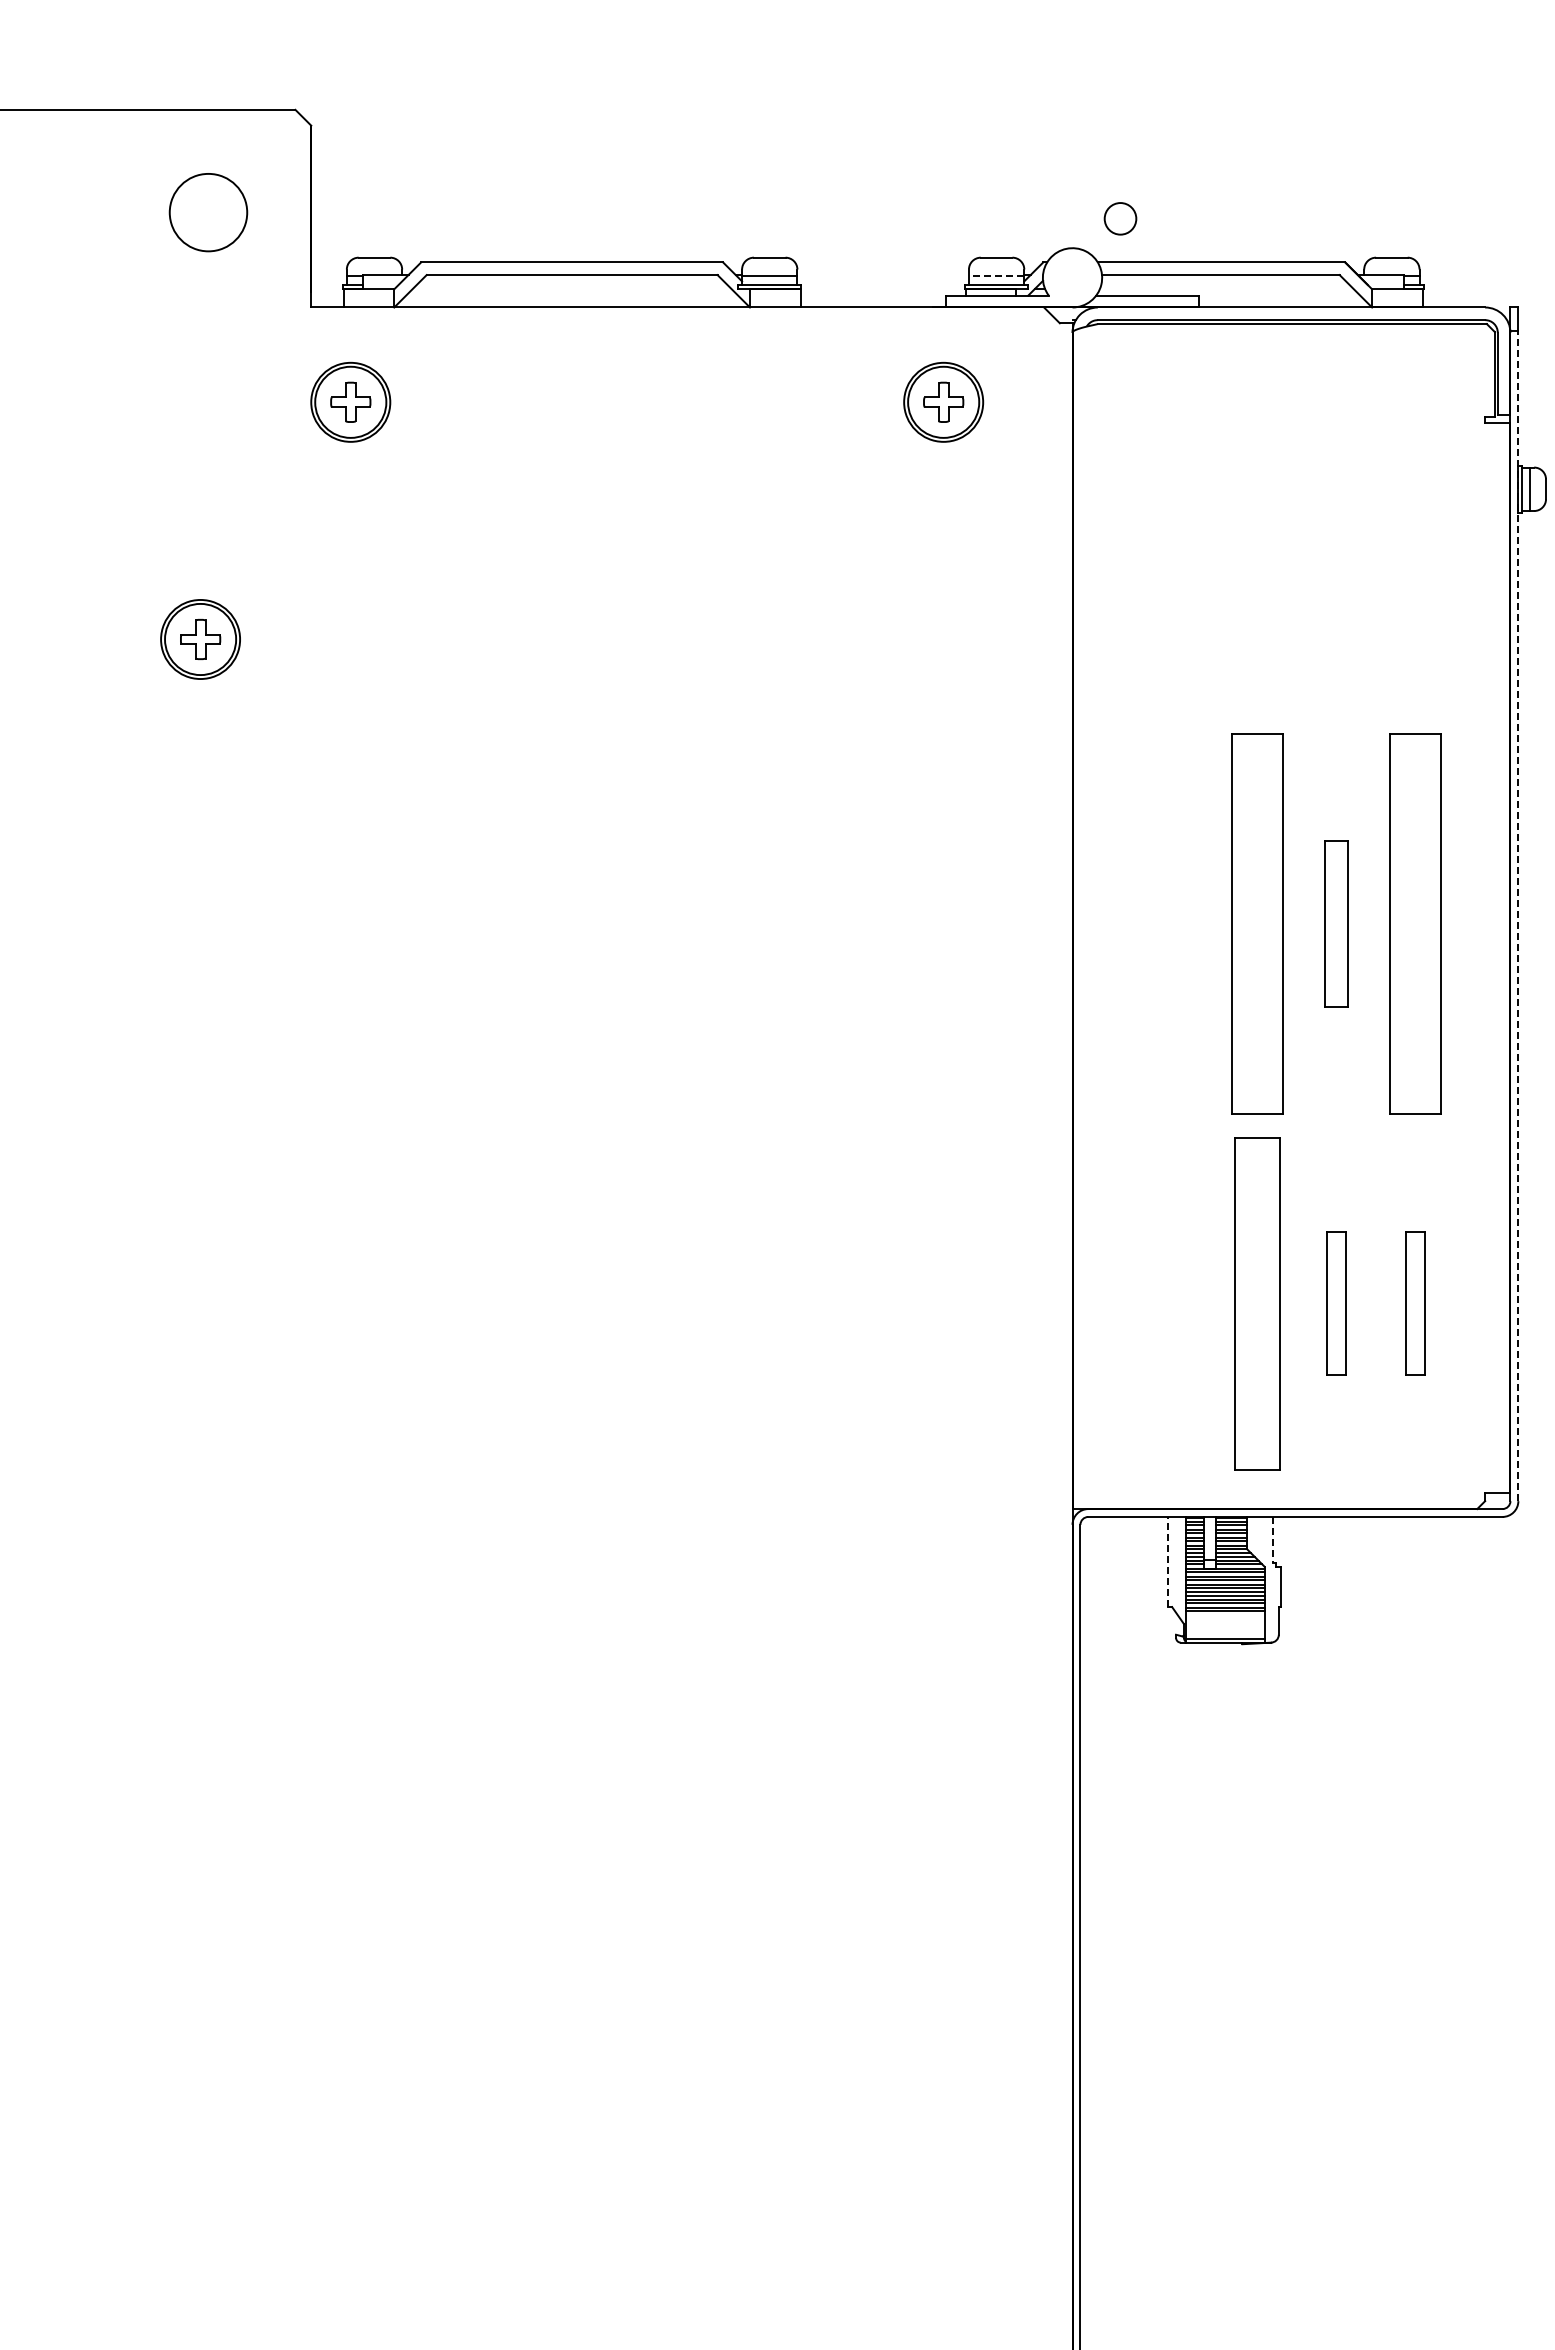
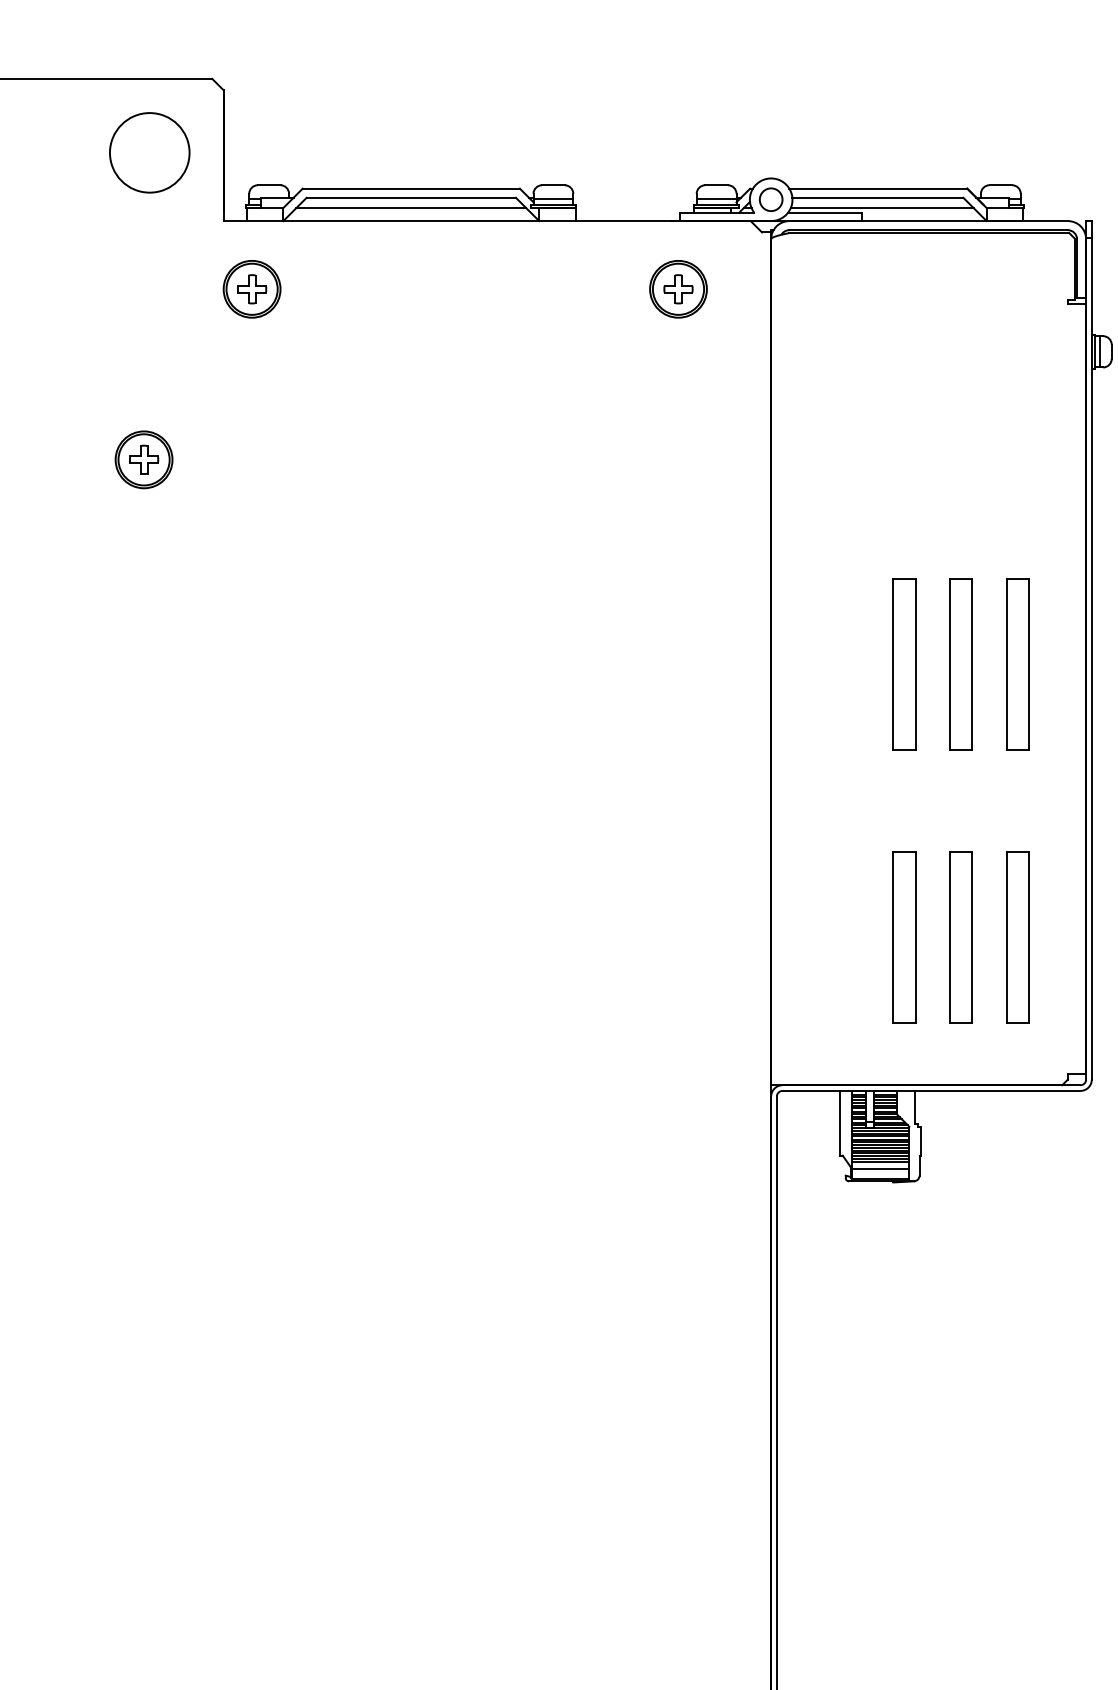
circle: (208, 212) -> (149, 152), size x1.43
circle: (1120, 218) -> (771, 199), moved
line: (996, 276) -> (716, 198), dashed -> solid
line: (571, 289) -> (410, 208), added
line: (1226, 289) -> (881, 208), added
line: (1518, 916) -> (1091, 659), dashed -> solid
part: (1257, 924) -> (904, 664), size x0.62
part: (1336, 924) -> (961, 664), size x1.43
part: (1415, 924) -> (1017, 664), size x0.62
part: (1257, 1303) -> (904, 937), size x0.71
part: (1336, 1303) -> (961, 937), size x1.67
part: (1415, 1303) -> (1017, 937), size x1.67
line: (1272, 1539) -> (915, 1107), dashed -> solid
line: (1168, 1561) -> (840, 1122), dashed -> solid
line: (1224, 1615) -> (880, 1161), added
line: (1224, 1626) -> (880, 1169), added

